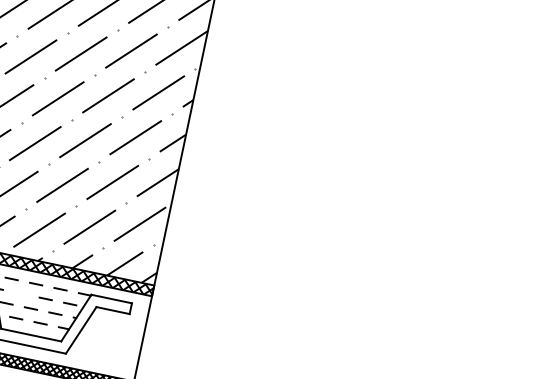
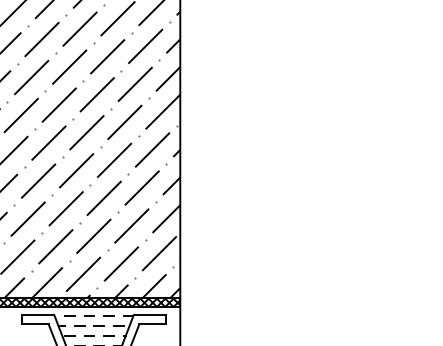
line: (21, 293) -> (79, 325), added

